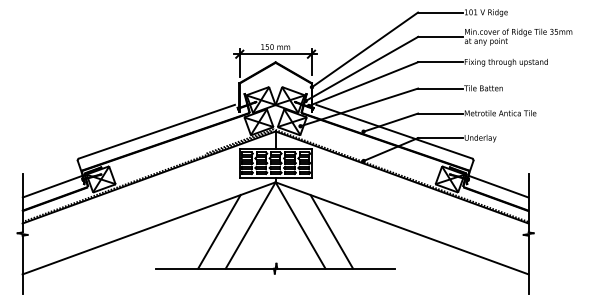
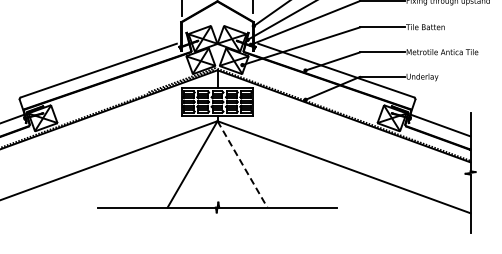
line: (300, 225) -> (242, 164), solid -> dashed
line: (219, 231) -> (161, 170), removed
line: (331, 231) -> (273, 170), removed

